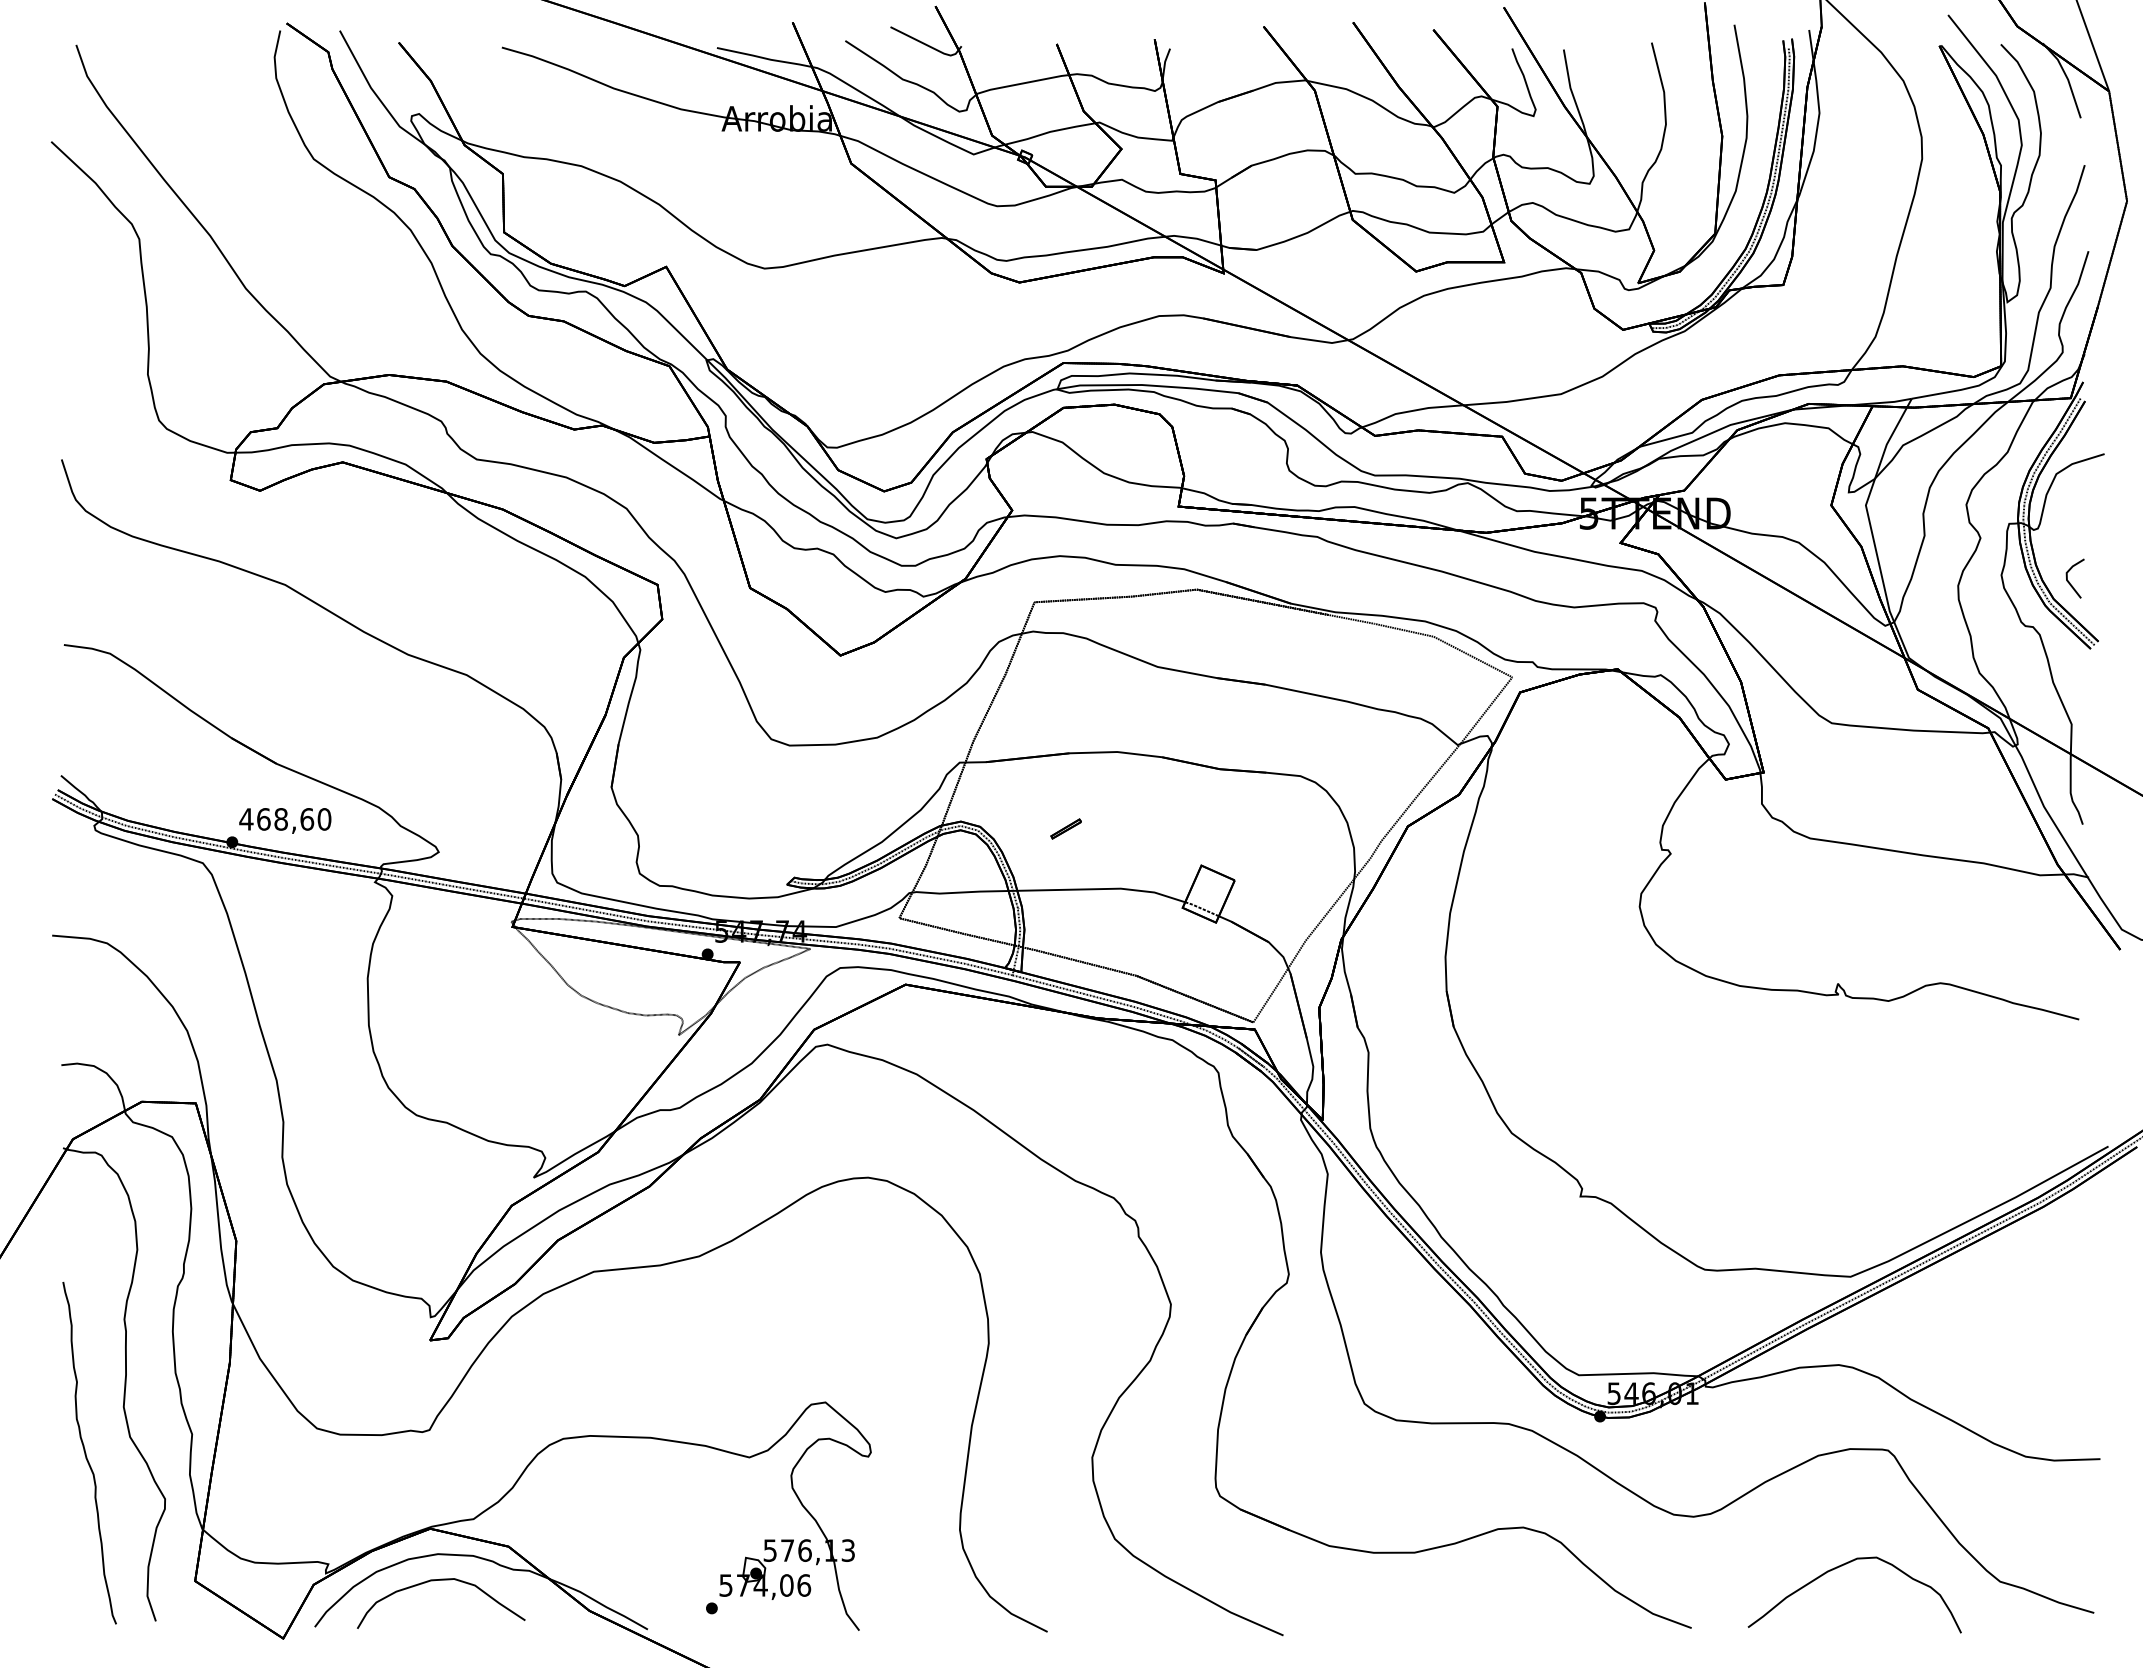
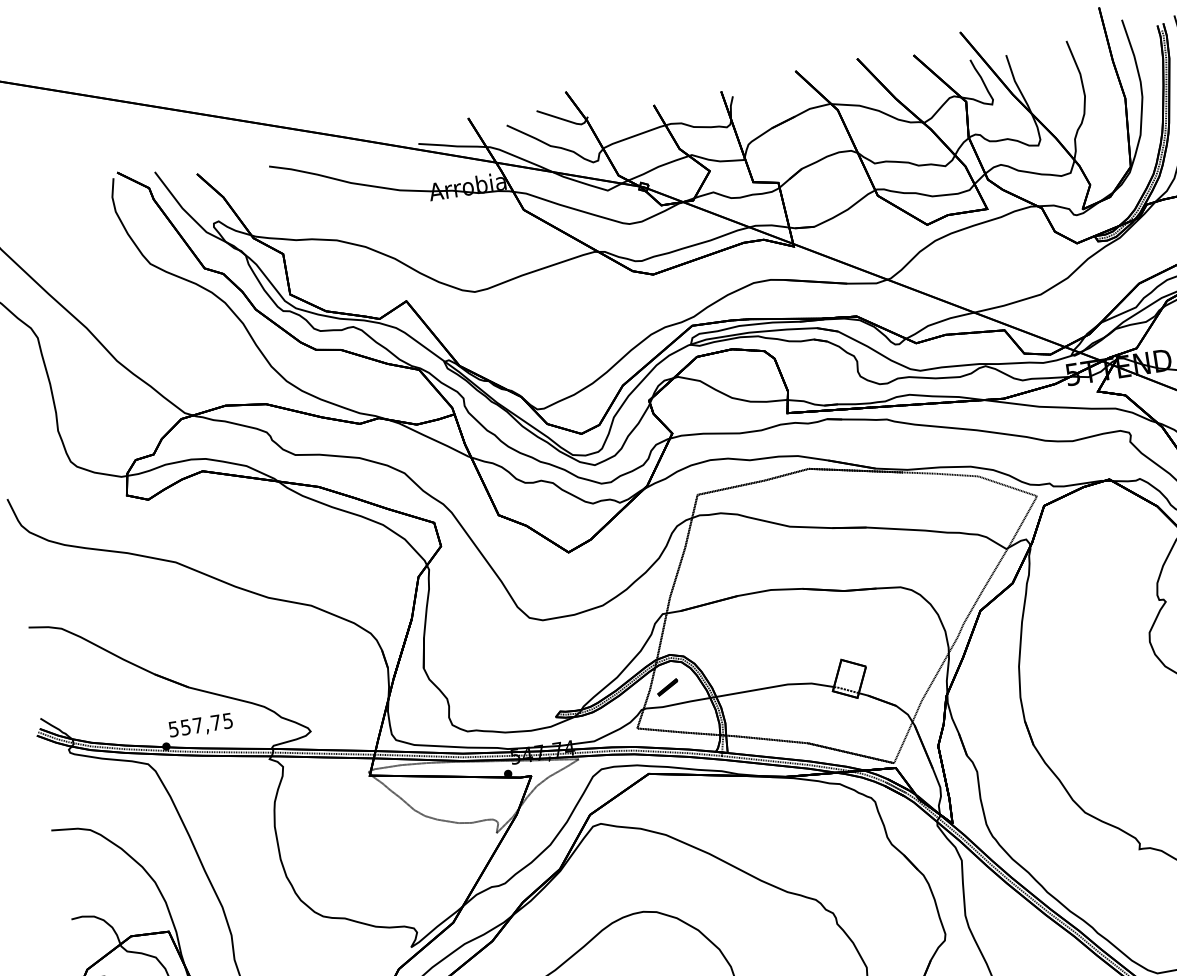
text: (285, 819) -> (200, 725), 468,60 -> 557,75
part: (1065, 828) -> (667, 687), moved

